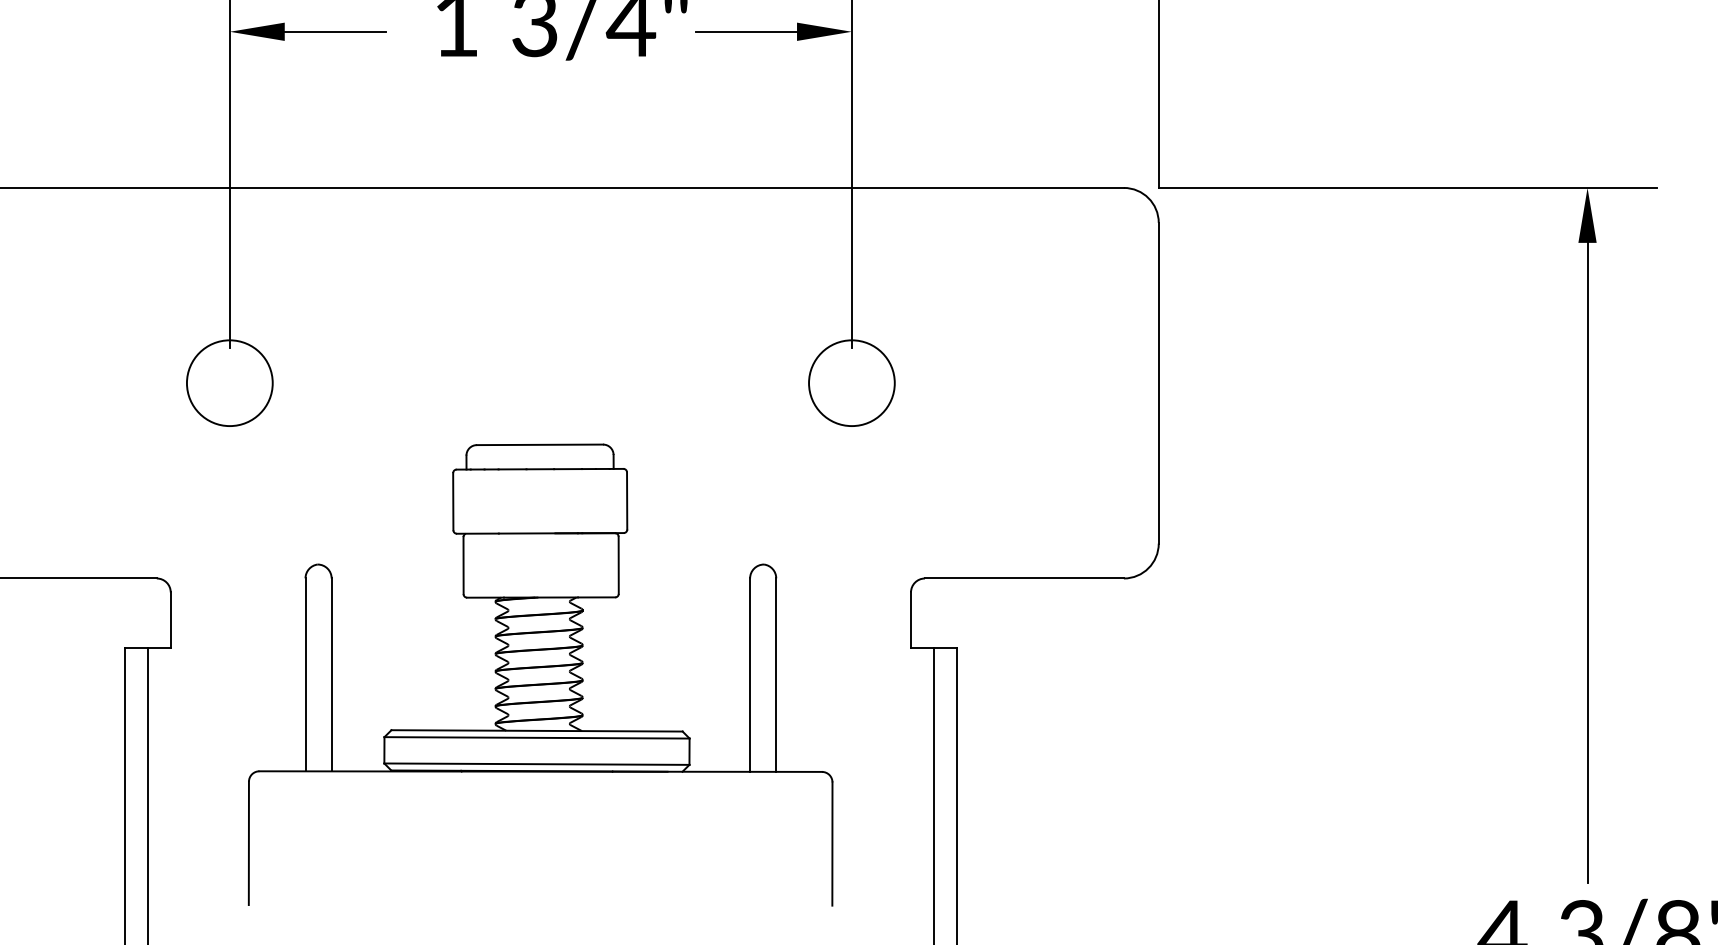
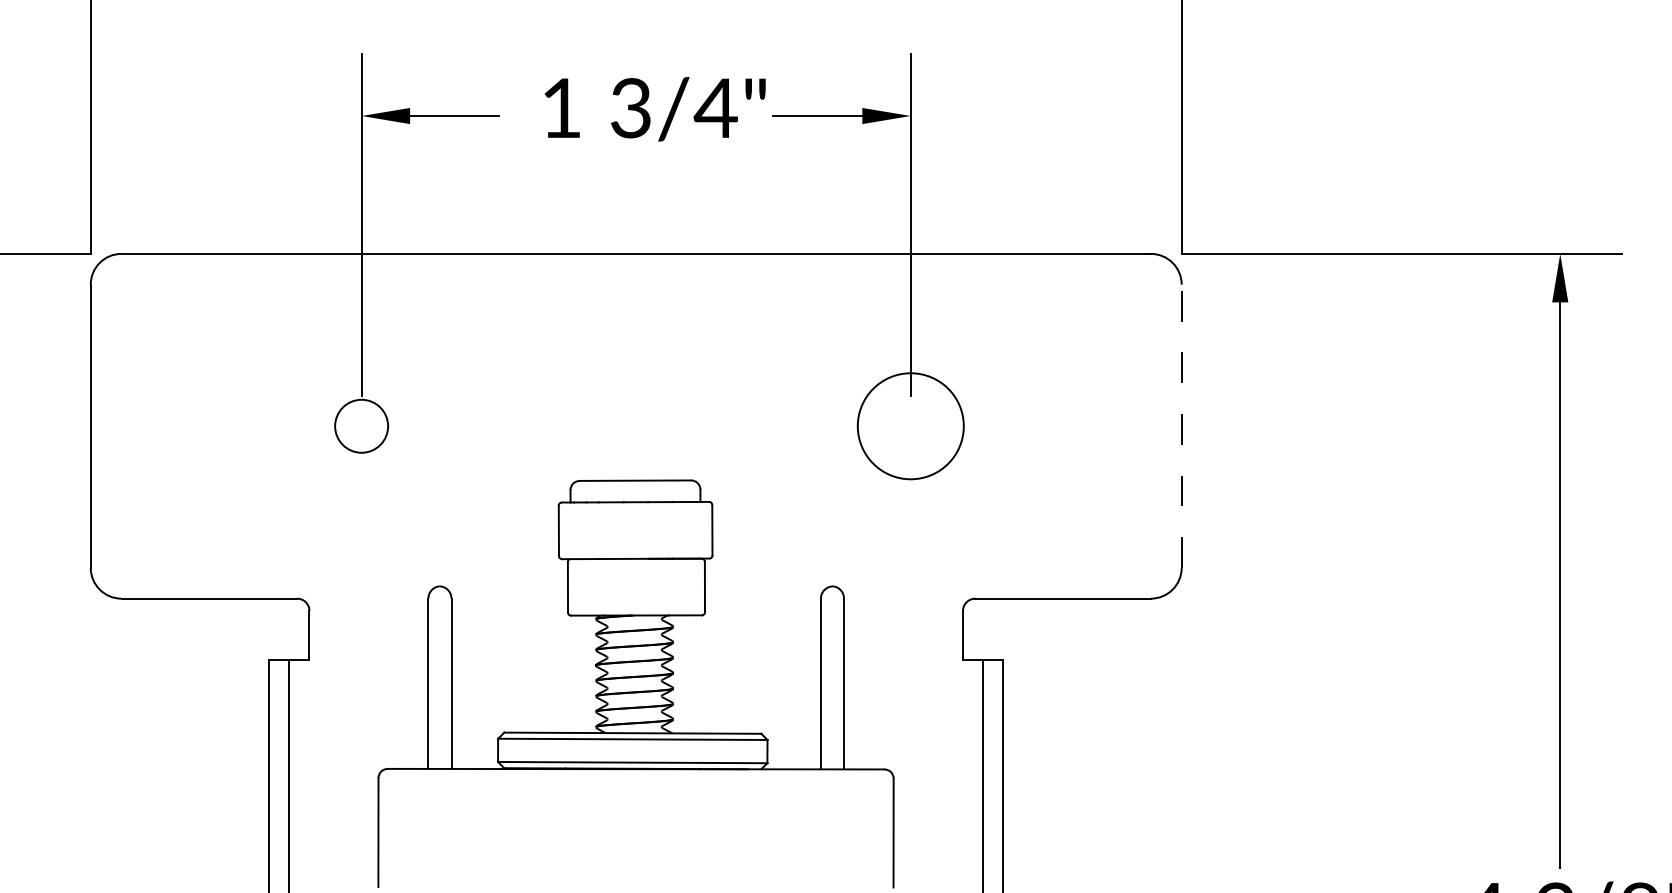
circle: (229, 383) -> (361, 426), size x0.7
circle: (851, 383) -> (910, 426), size x1.4
line: (1158, 383) -> (1181, 426), solid -> dashed

